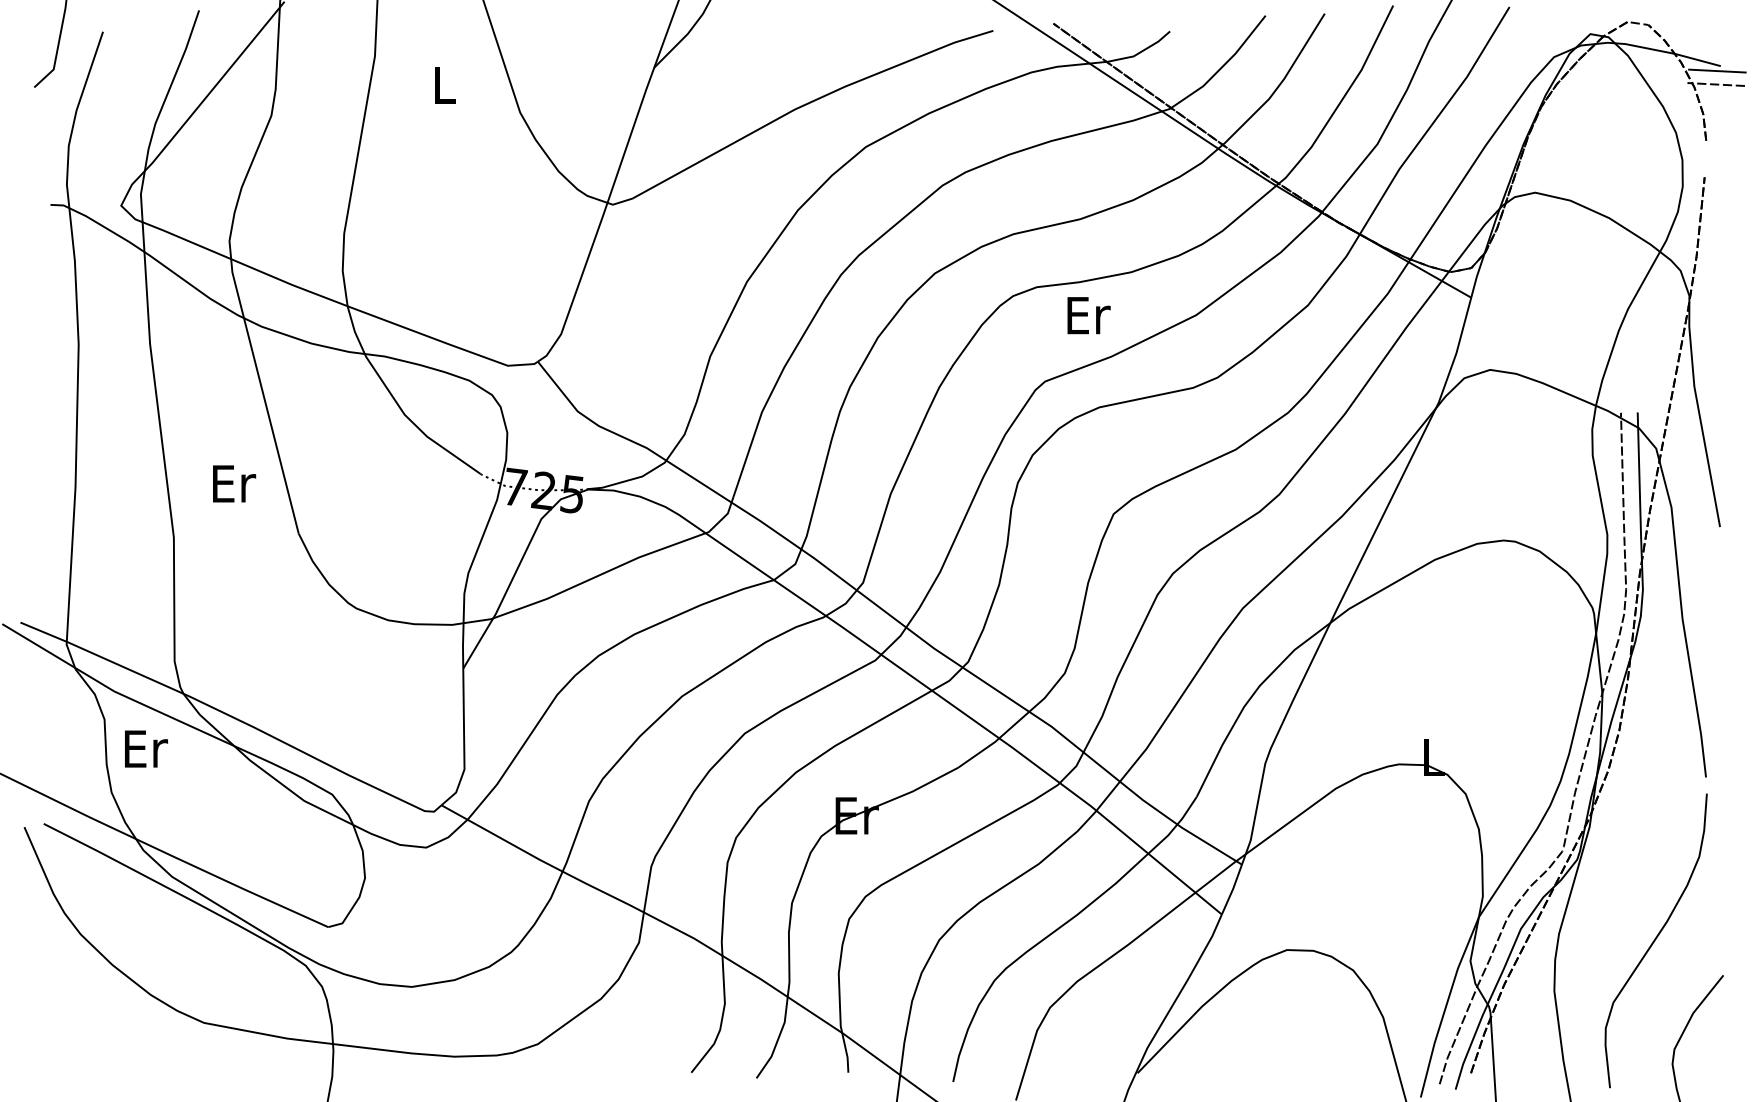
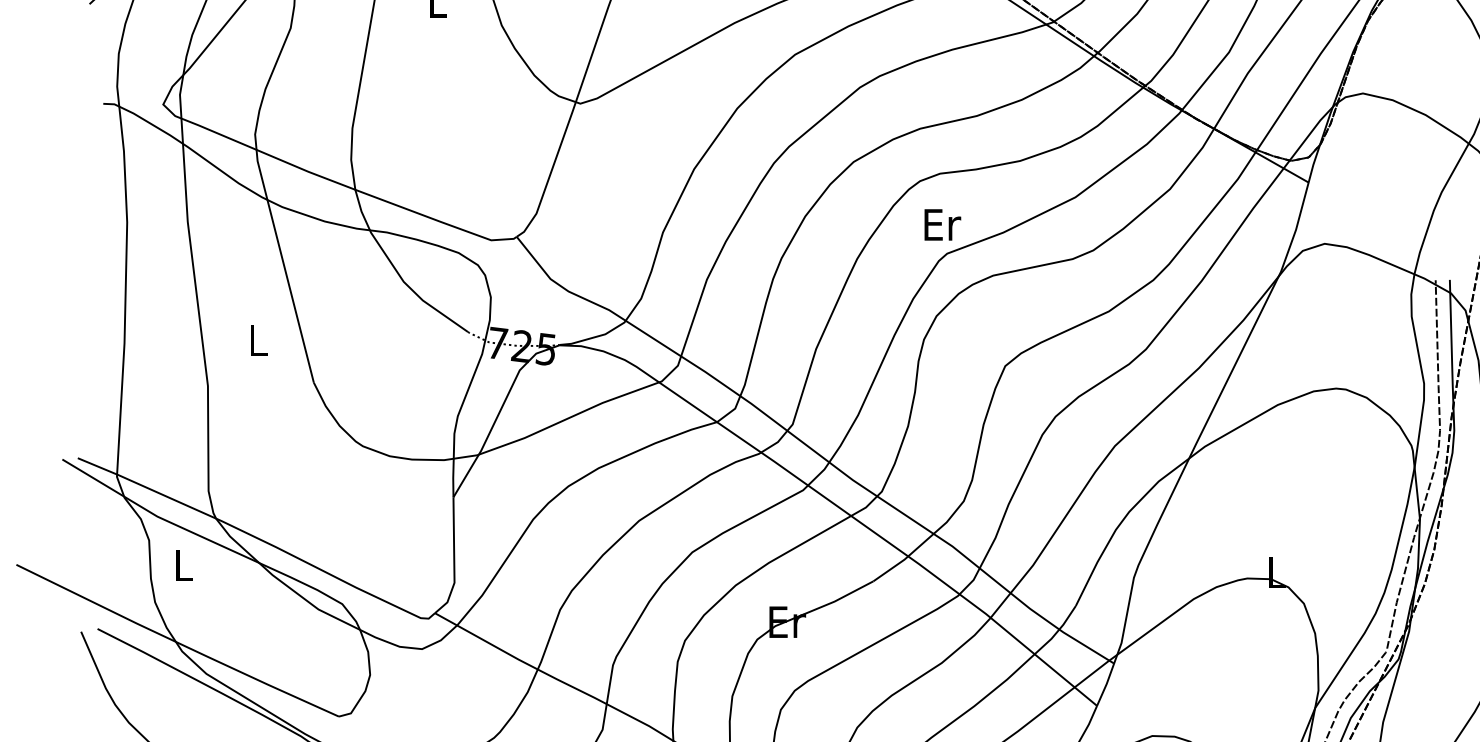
text: (1088, 315) -> (942, 224), moved
text: (234, 483) -> (259, 340), Er -> L
text: (146, 748) -> (184, 565), Er -> L

